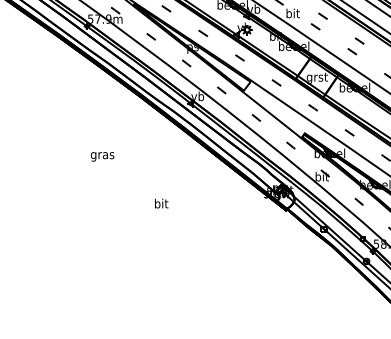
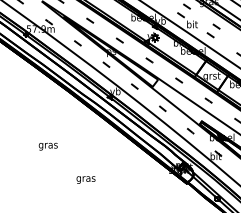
text: (102, 156) -> (48, 146), moved
text: (161, 204) -> (86, 178), bit -> gras

